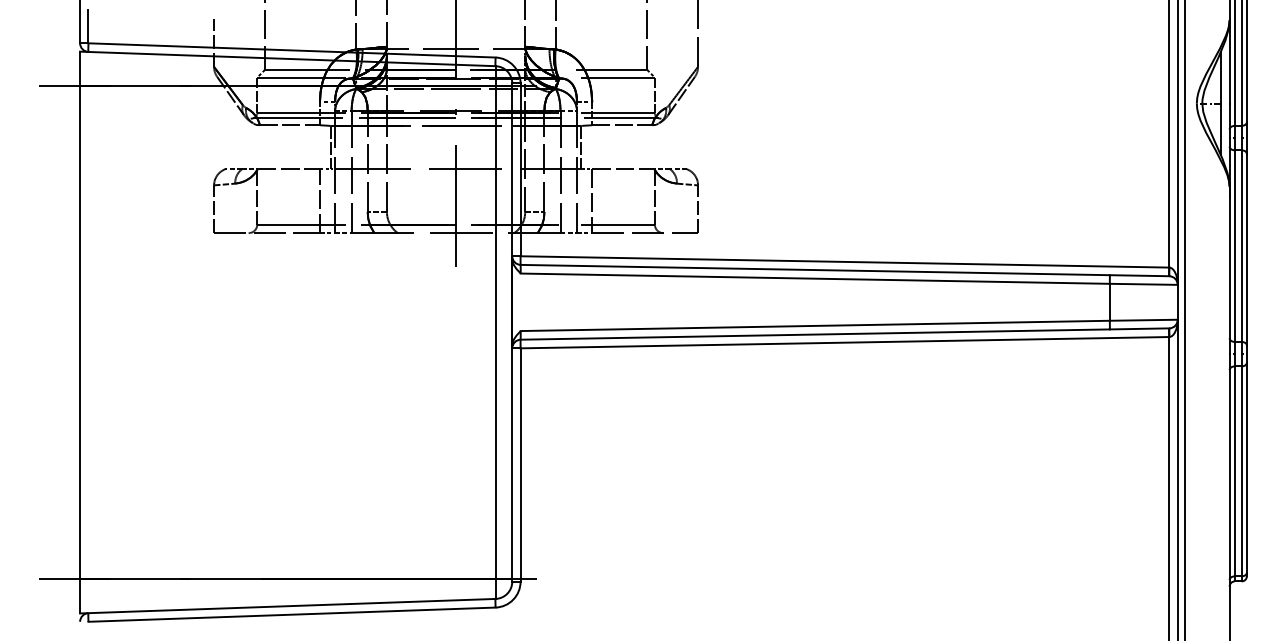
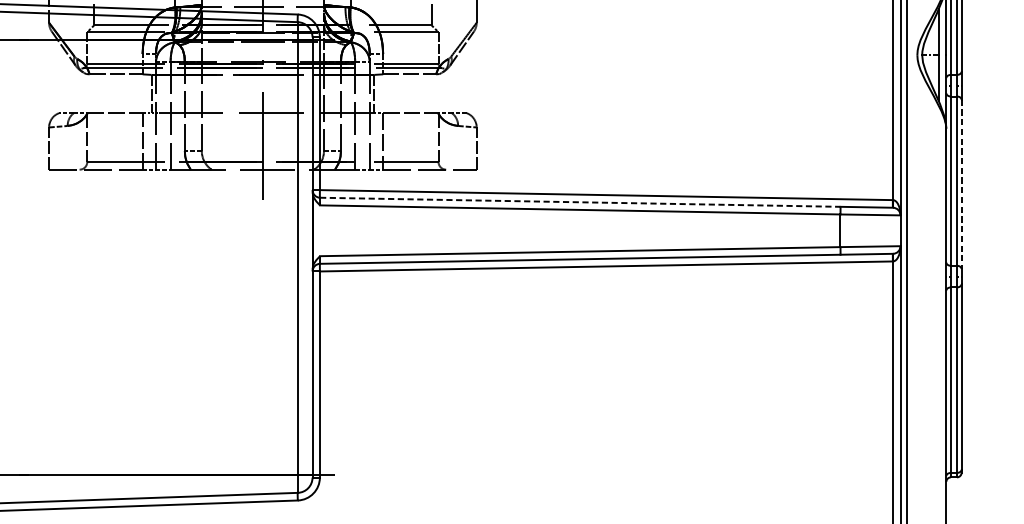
line: (1246, 249) -> (961, 184), solid -> dashed
line: (815, 270) -> (580, 202), solid -> dashed

